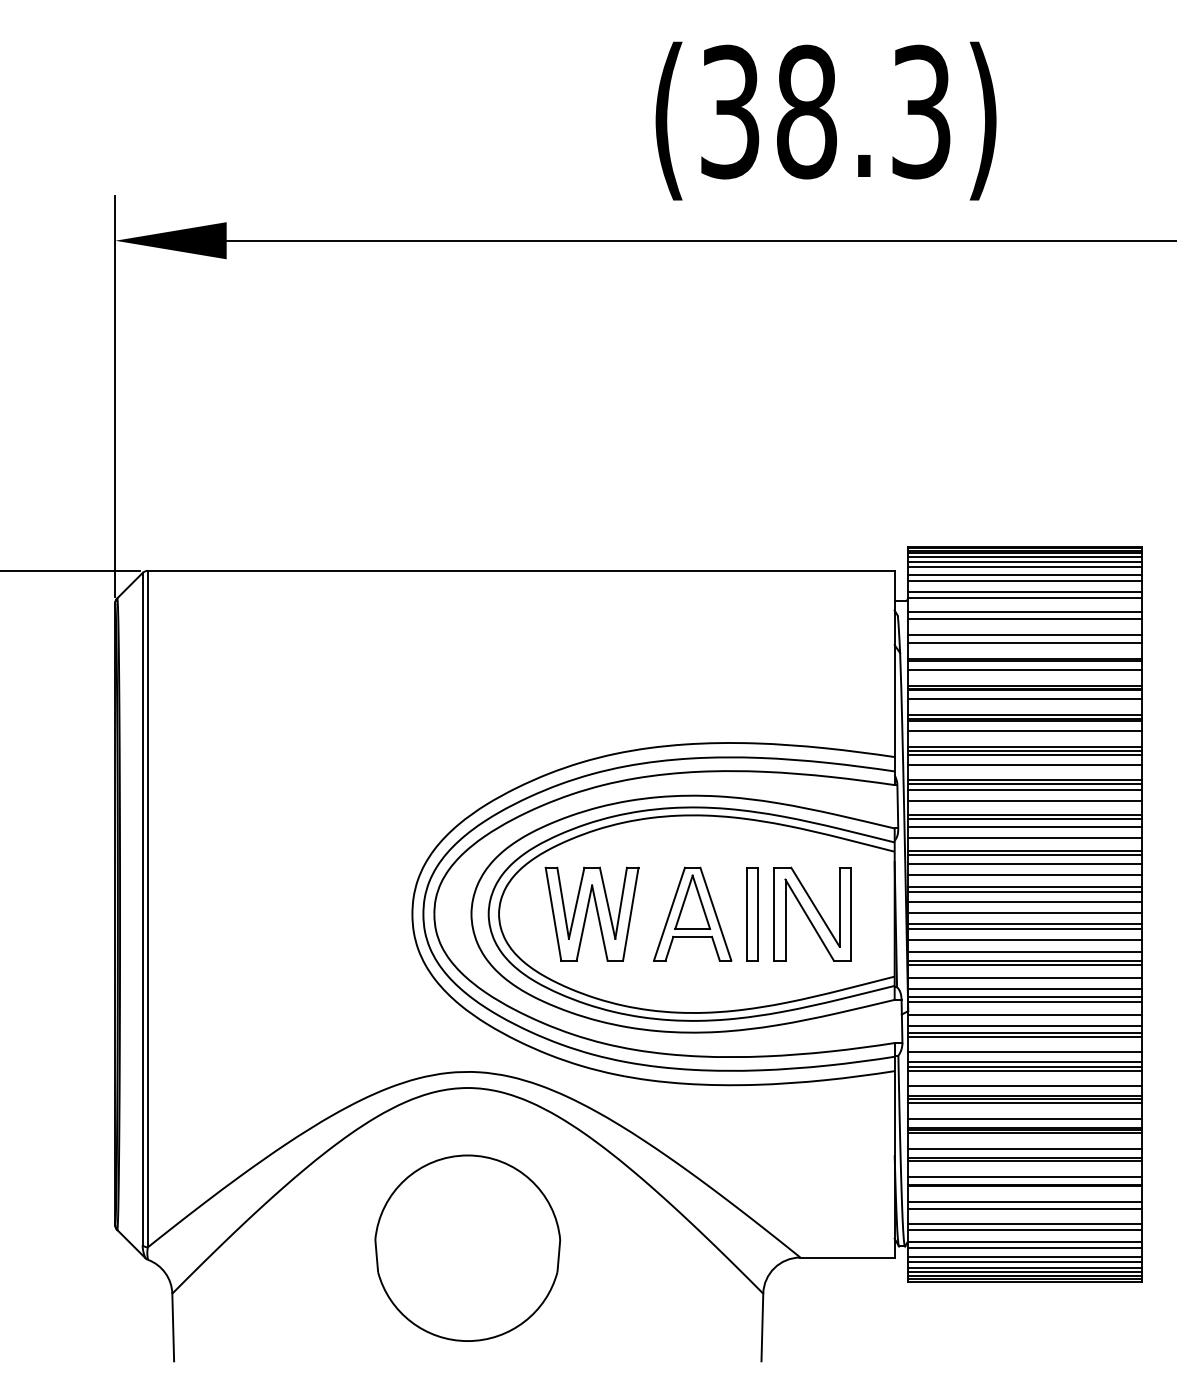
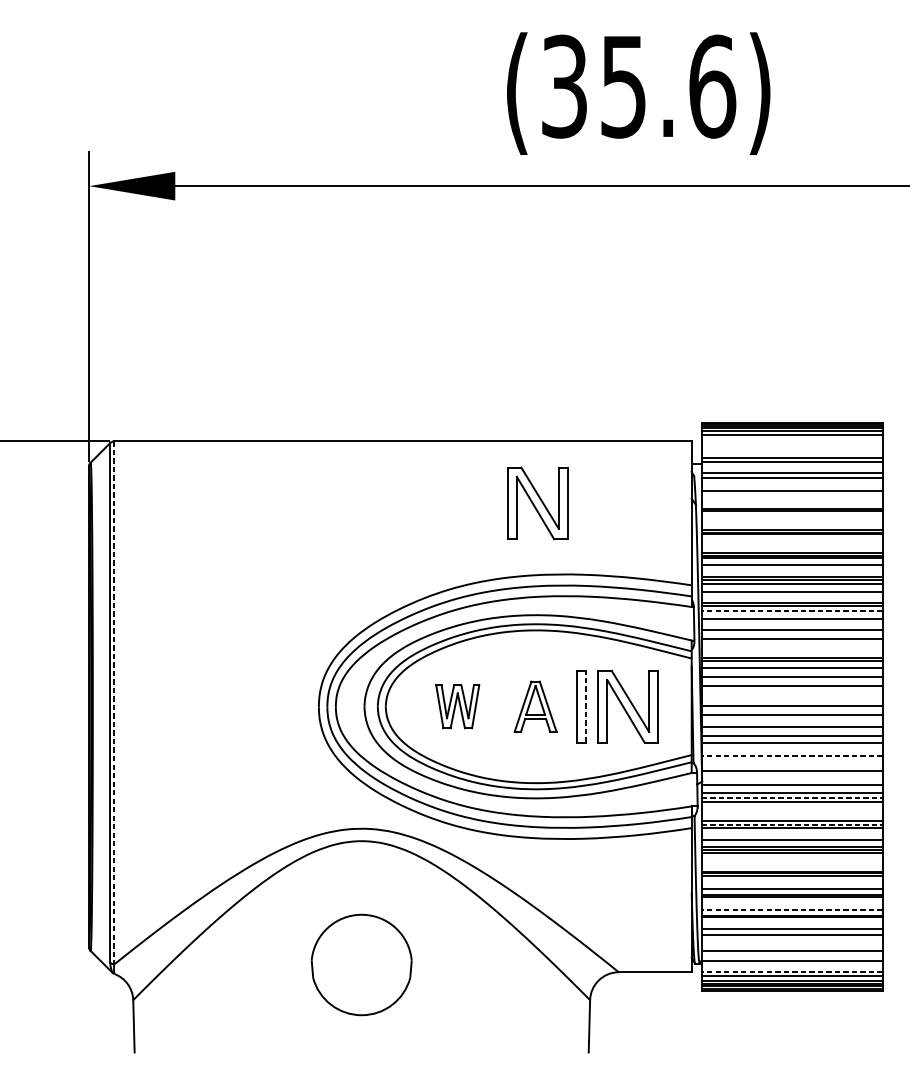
text: (864, 111) -> (668, 86), (38.3) -> (35.6)
line: (1024, 566) -> (792, 437), removed
line: (1024, 575) -> (792, 444), removed
line: (1024, 580) -> (792, 448), removed
line: (1024, 642) -> (792, 496), removed
part: (695, 650) -> (537, 502), added
line: (1024, 669) -> (792, 517), removed
line: (1024, 699) -> (792, 540), removed
line: (1024, 790) -> (792, 611), solid -> dashed
line: (1024, 819) -> (792, 633), removed
line: (1024, 837) -> (792, 647), removed
line: (1024, 891) -> (792, 689), removed
line: (1024, 902) -> (792, 697), removed
line: (147, 909) -> (114, 703), solid -> dashed
part: (591, 913) -> (457, 706), size x0.6
part: (692, 913) -> (535, 706), size x0.7
line: (758, 913) -> (586, 706), solid -> dashed
line: (1024, 928) -> (792, 717), removed
line: (1024, 965) -> (792, 746), removed
line: (1024, 978) -> (792, 756), solid -> dashed
line: (1024, 989) -> (792, 765), removed
line: (1024, 1001) -> (792, 774), removed
line: (1024, 1032) -> (792, 798), solid -> dashed
line: (1024, 1051) -> (792, 812), removed
line: (1024, 1066) -> (792, 824), solid -> dashed
line: (1024, 1118) -> (792, 864), removed
line: (1024, 1177) -> (792, 910), solid -> dashed
line: (1024, 1223) -> (792, 945), removed
part: (467, 1247) -> (361, 964), size x0.7
line: (1024, 1247) -> (792, 964), removed
line: (1024, 1257) -> (792, 972), solid -> dashed

